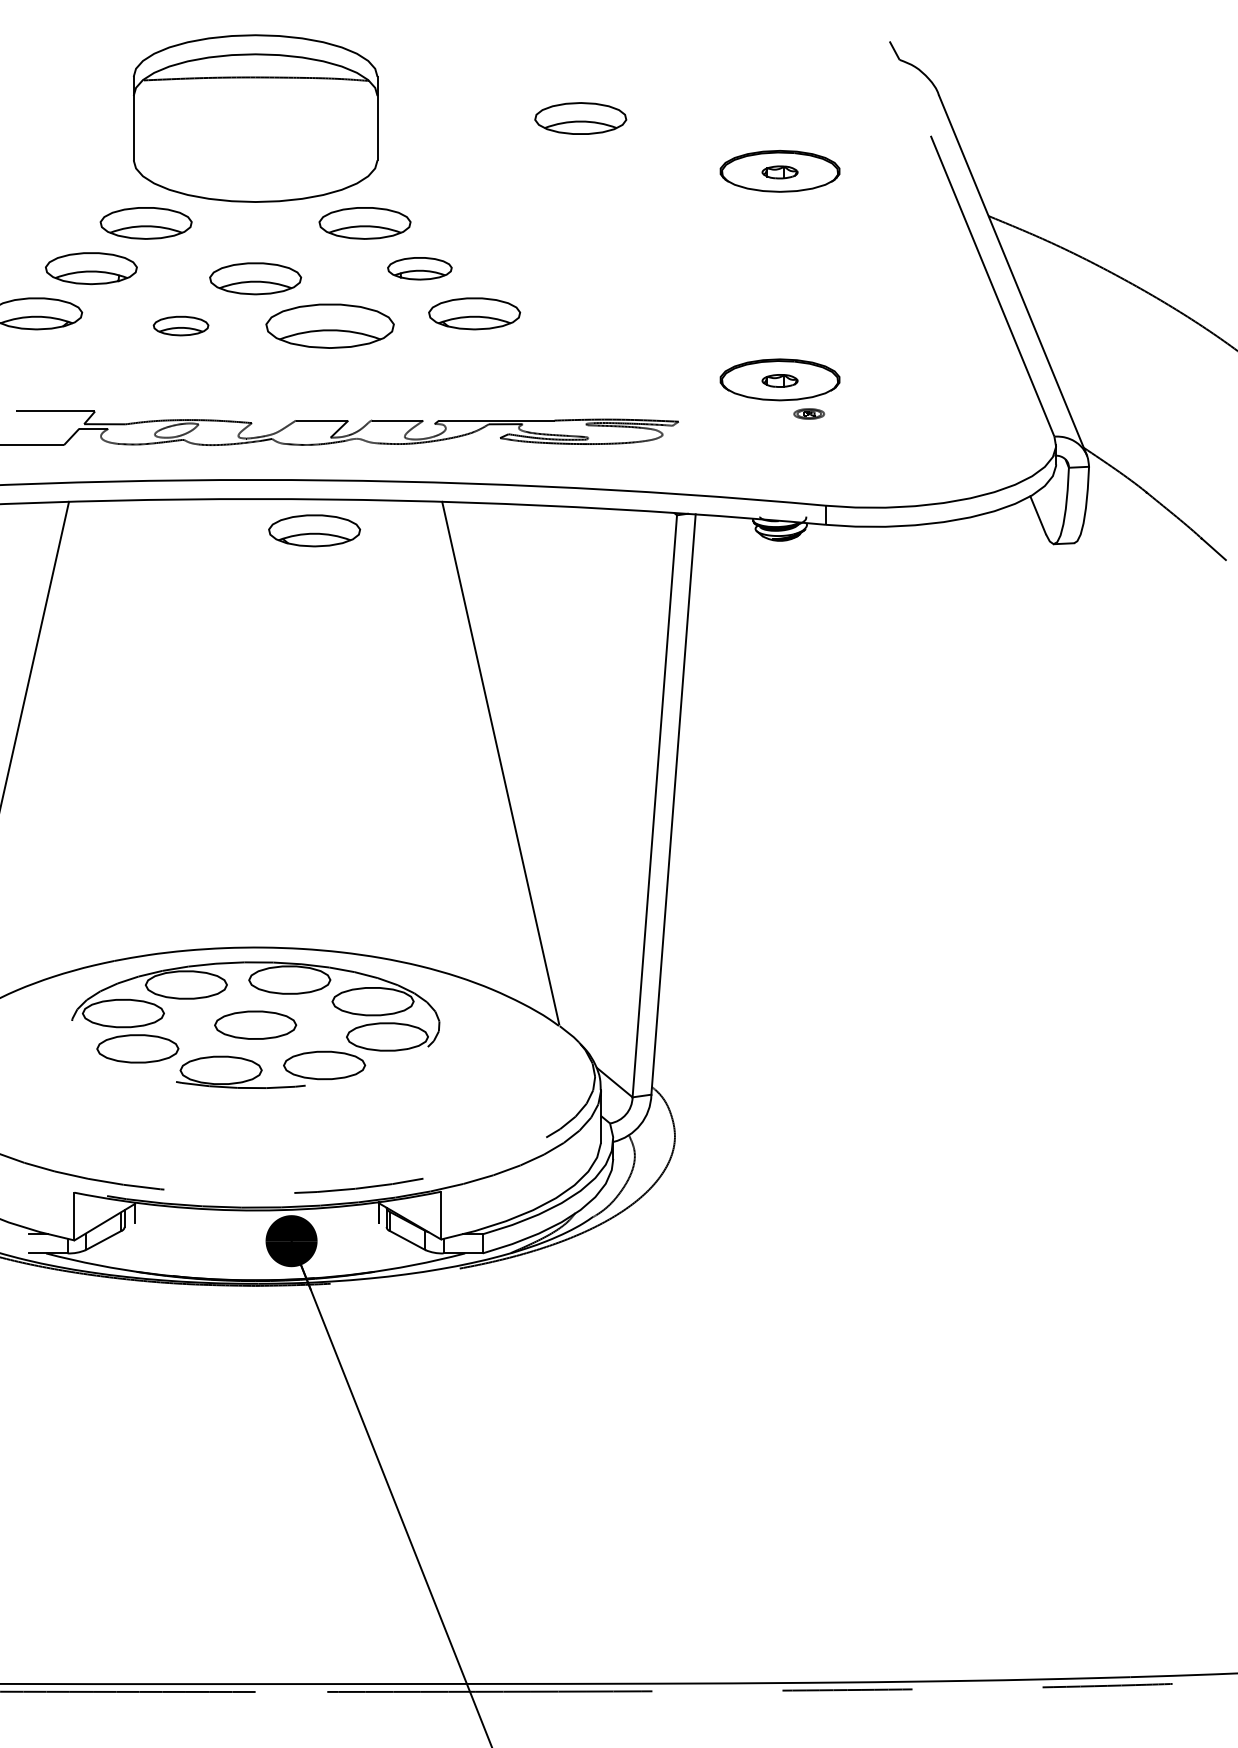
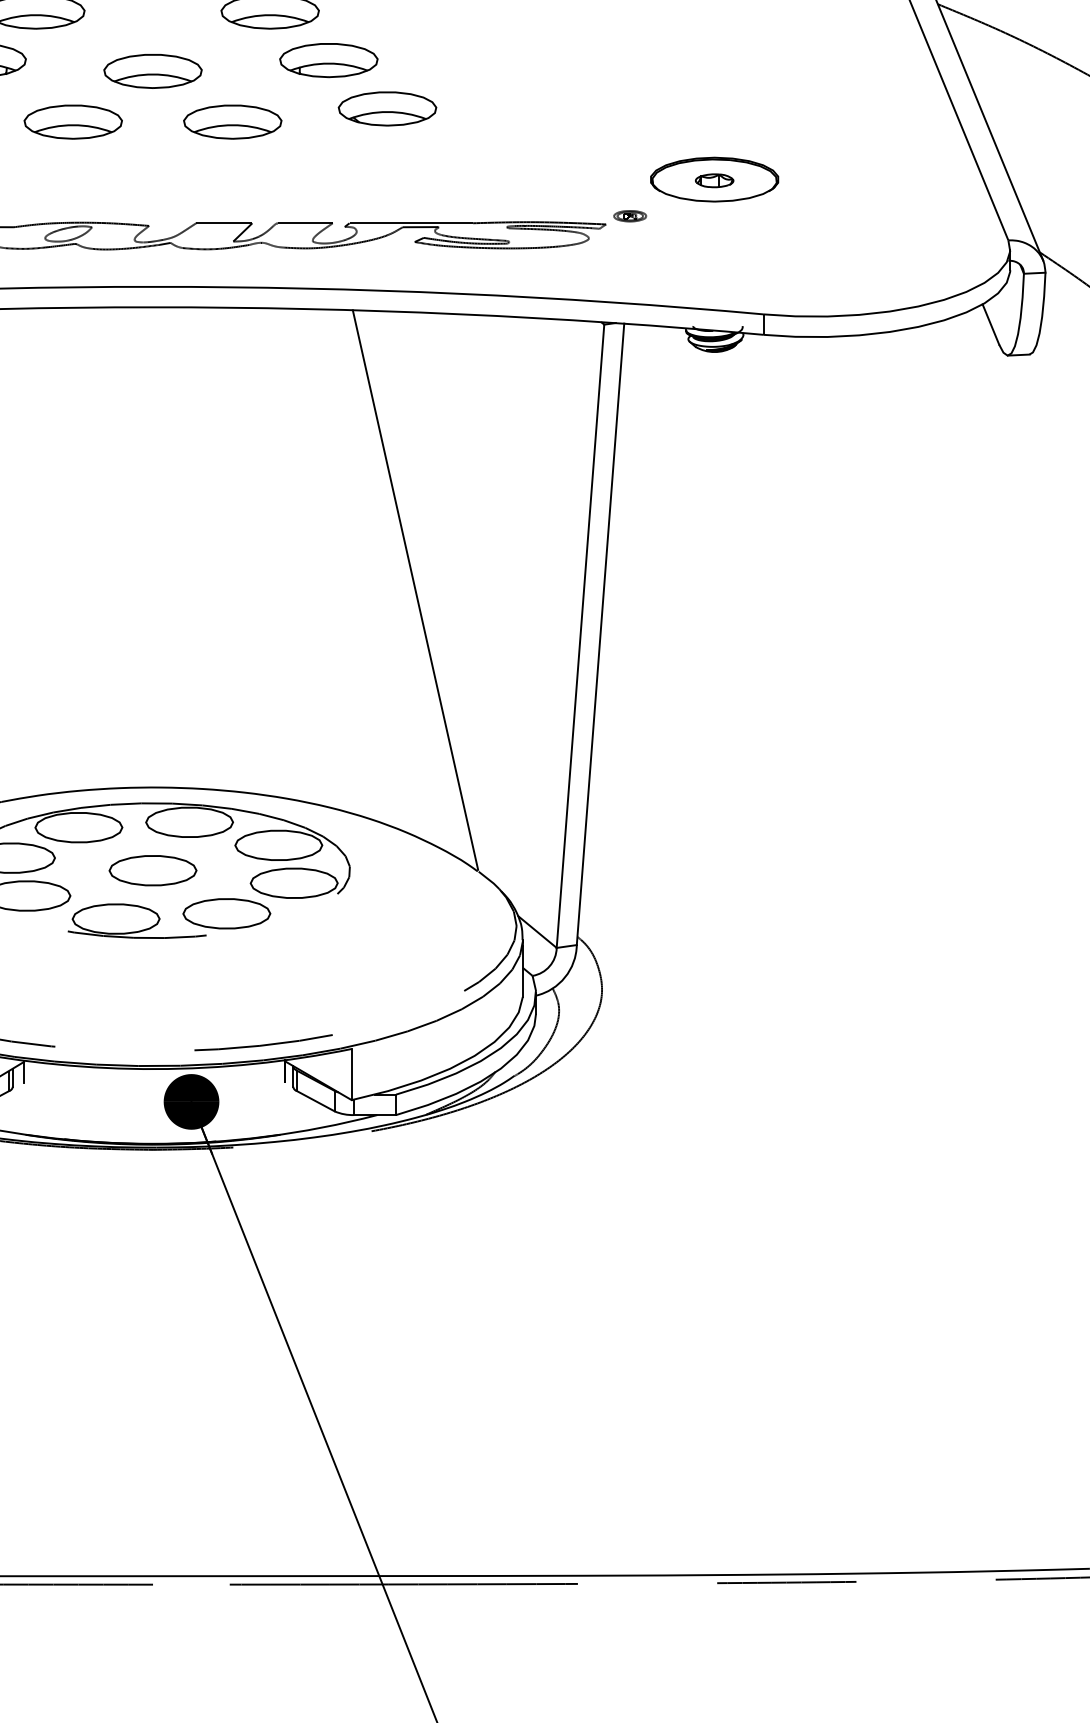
part: (419, 268) -> (328, 60), size x1.43
part: (180, 325) -> (72, 121), size x1.67
part: (329, 325) -> (232, 121), size x0.71
part: (809, 413) -> (630, 215), moved
part: (314, 530) -> (216, 340), removed

